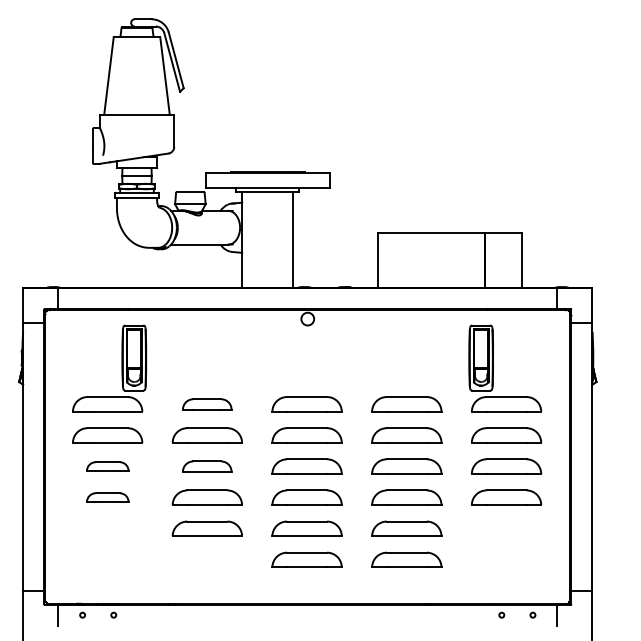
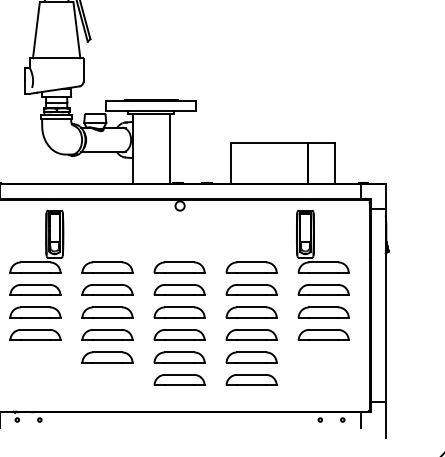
part: (206, 404) -> (106, 267), size x1.43
part: (107, 466) -> (35, 312), size x1.67
part: (206, 466) -> (106, 312), size x1.43
part: (107, 497) -> (35, 334), size x1.67

